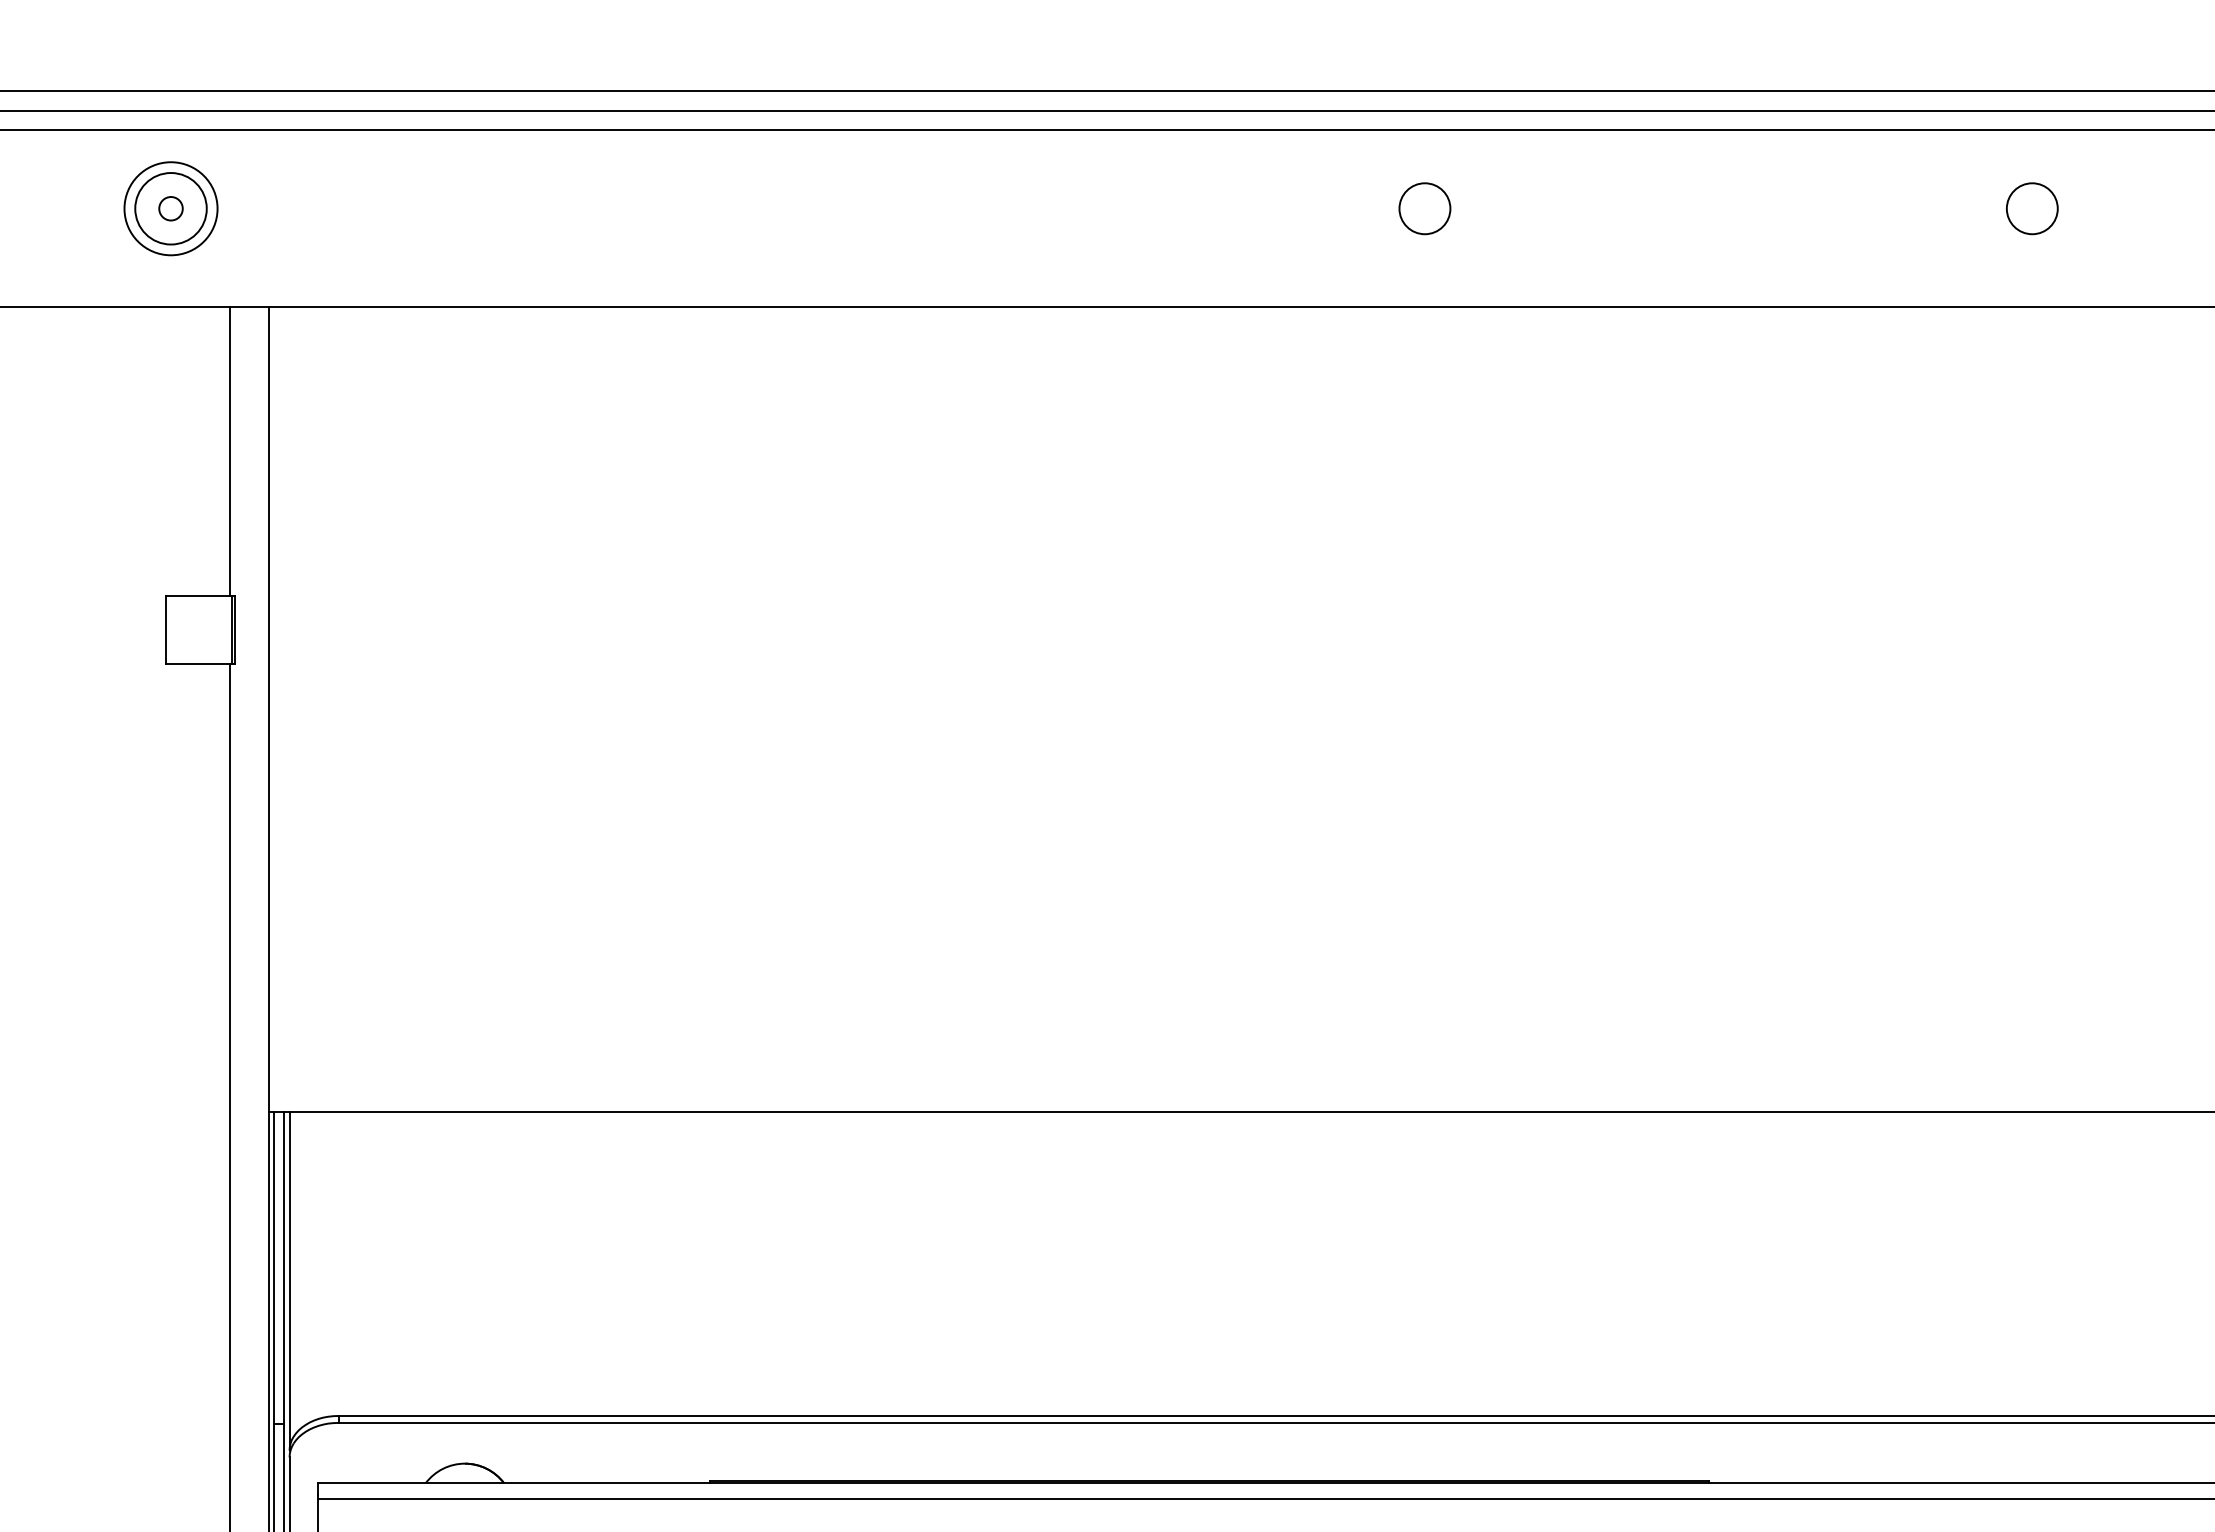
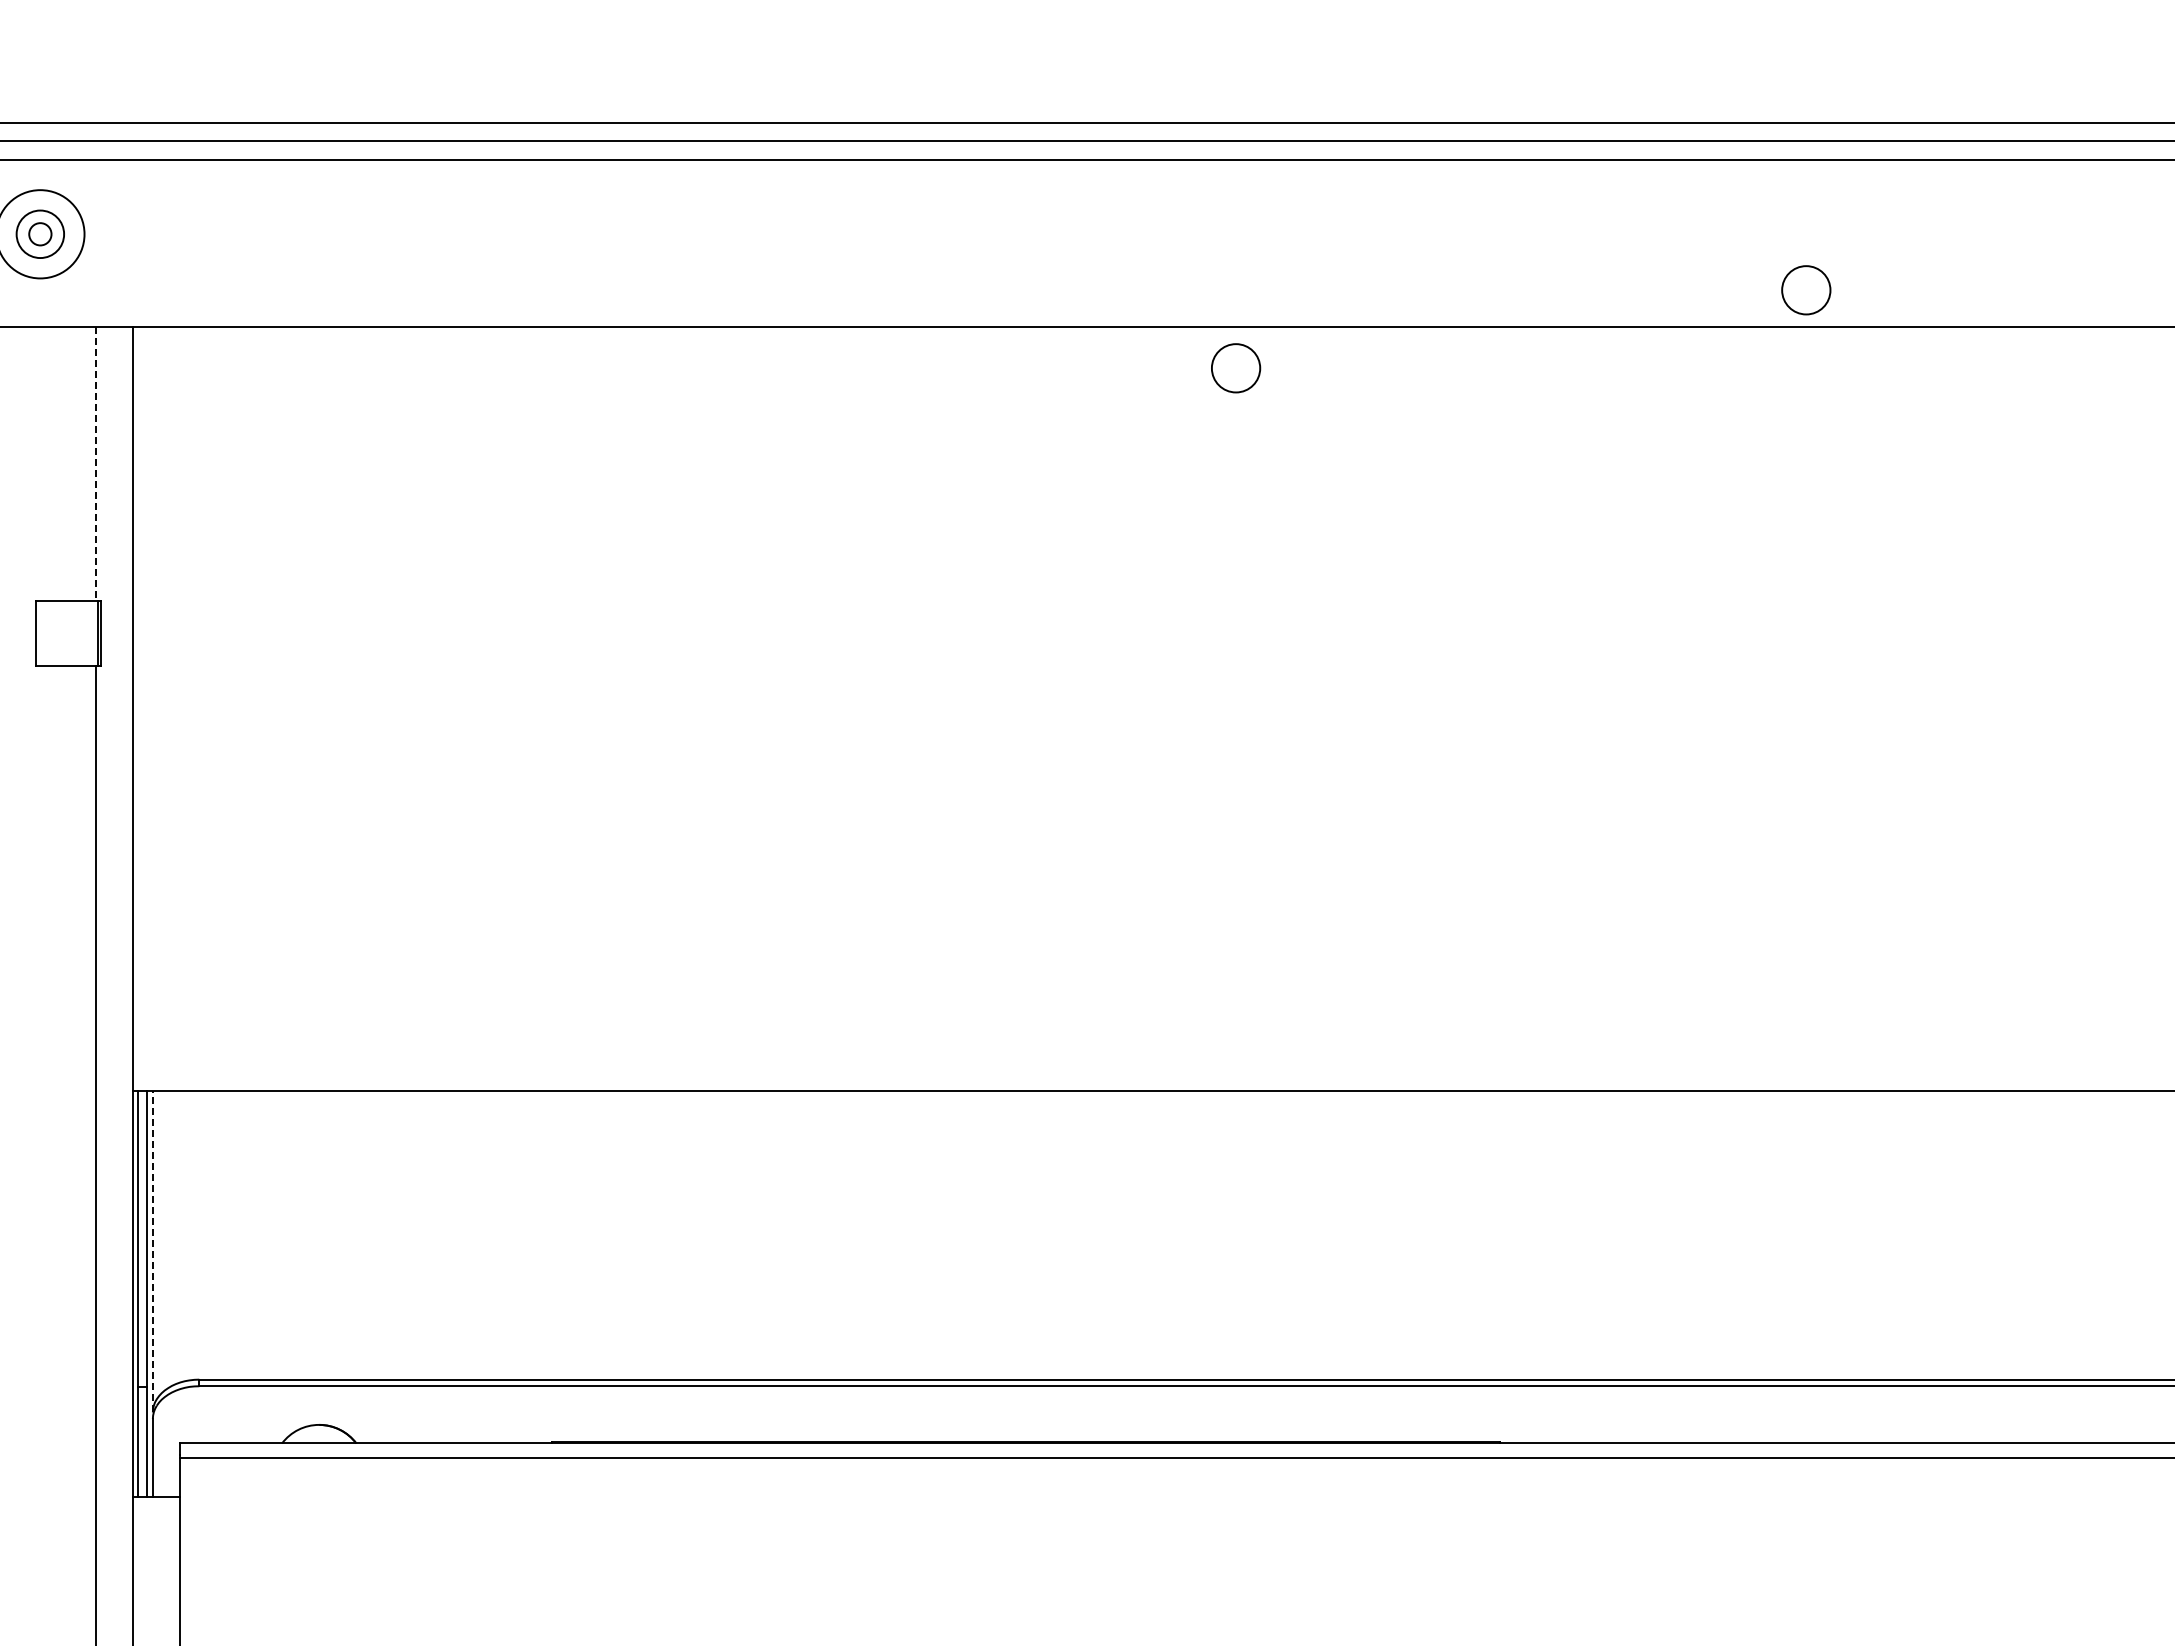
circle: (171, 208) -> (40, 234), size x0.7
circle: (1425, 208) -> (1236, 368), moved
circle: (2032, 208) -> (1806, 290), moved
line: (230, 451) -> (96, 464), solid -> dashed
line: (289, 1280) -> (152, 1251), solid -> dashed

